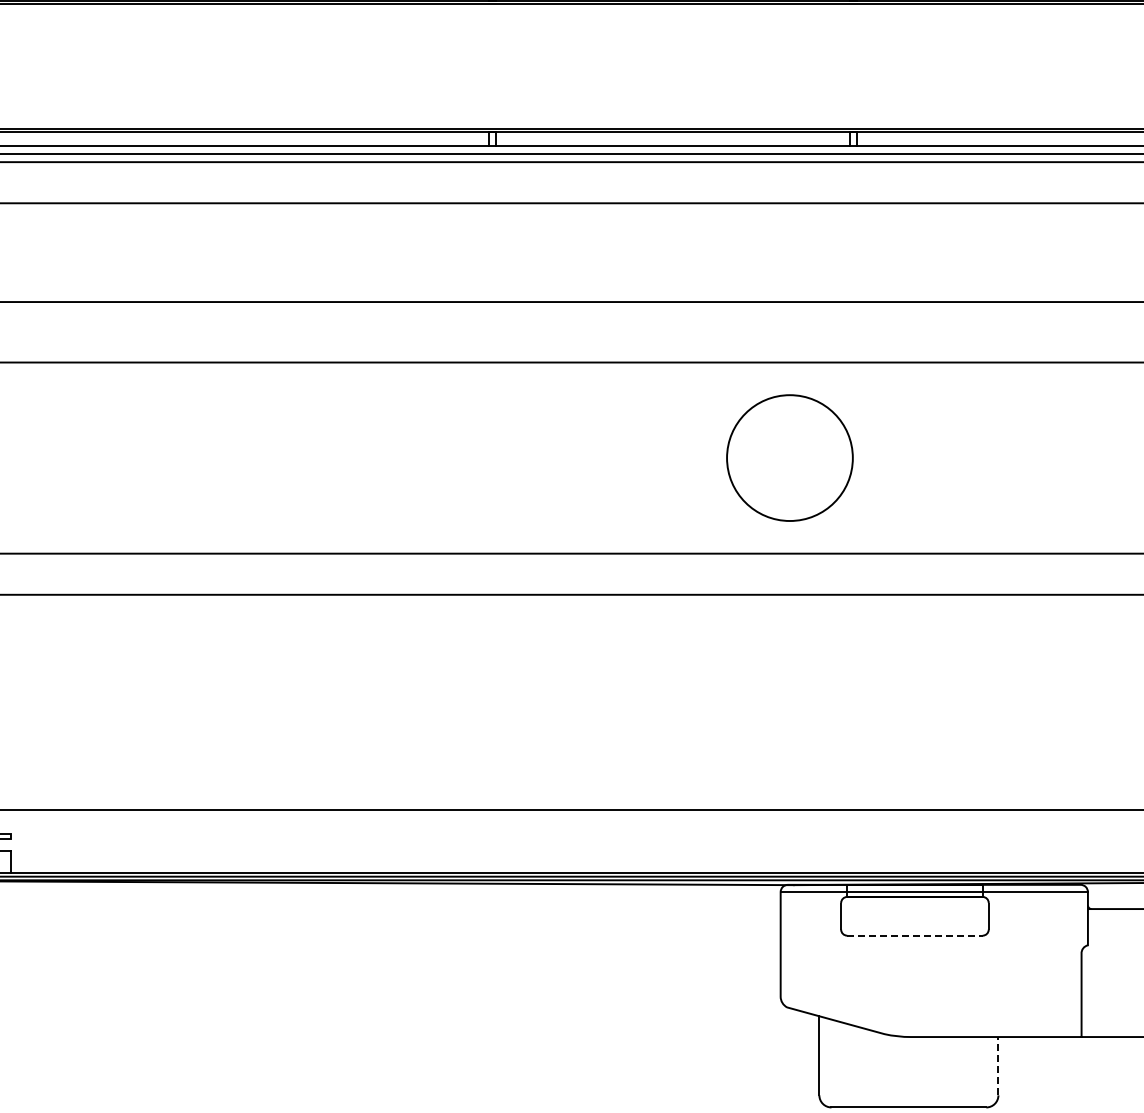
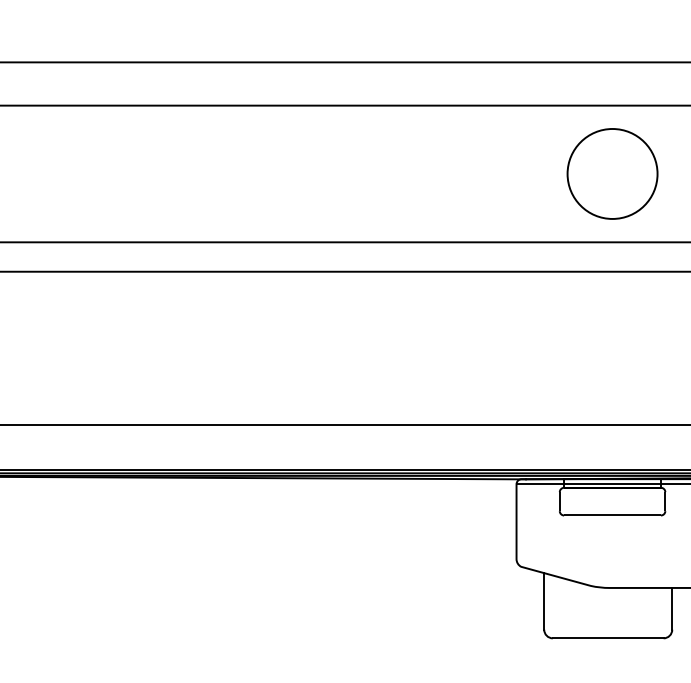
circle: (789, 457) -> (612, 173), moved
line: (914, 935) -> (612, 515), dashed -> solid
line: (998, 1065) -> (672, 608), dashed -> solid

